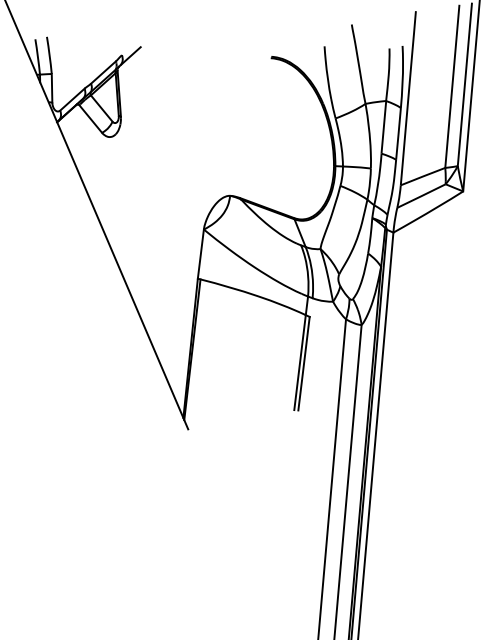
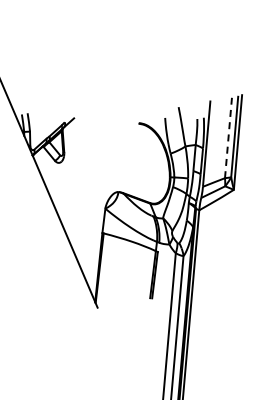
line: (452, 85) -> (228, 137), solid -> dashed

